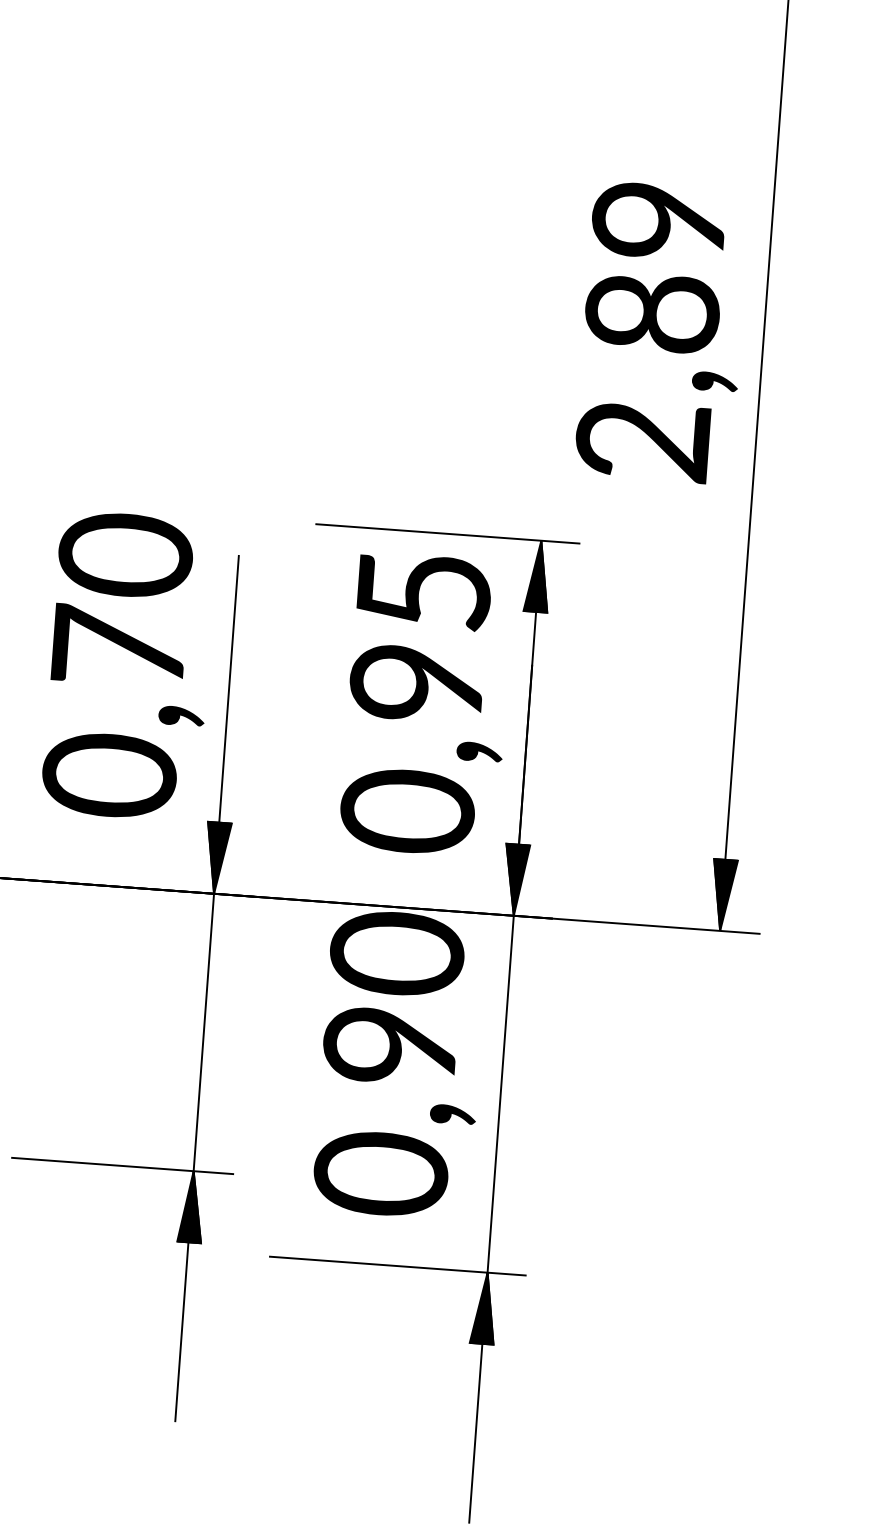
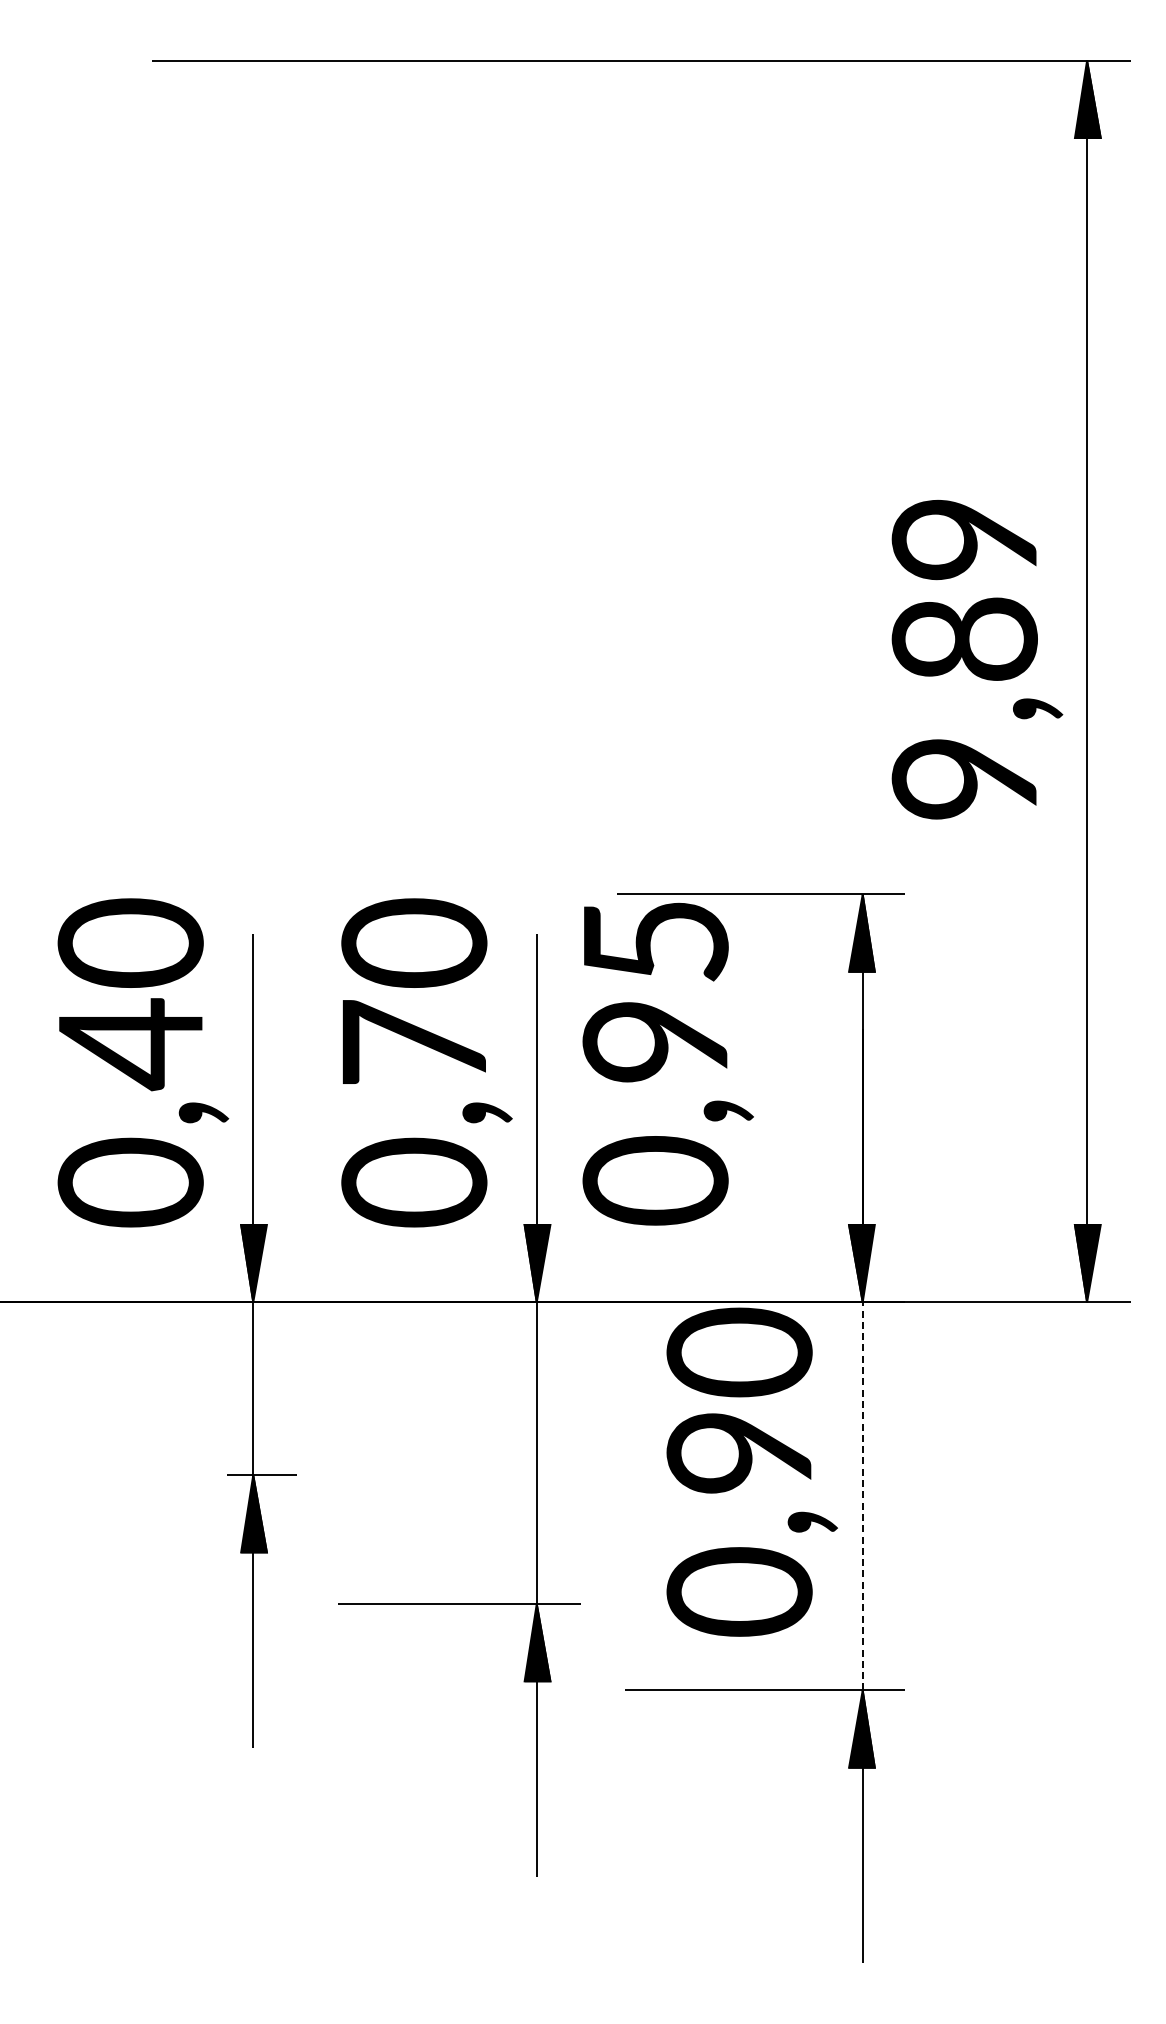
text: (642, 441) -> (964, 779), 2,89 -> 9,89
text: (426, 704) -> (667, 1063), moved
line: (500, 1093) -> (862, 1495), solid -> dashed

